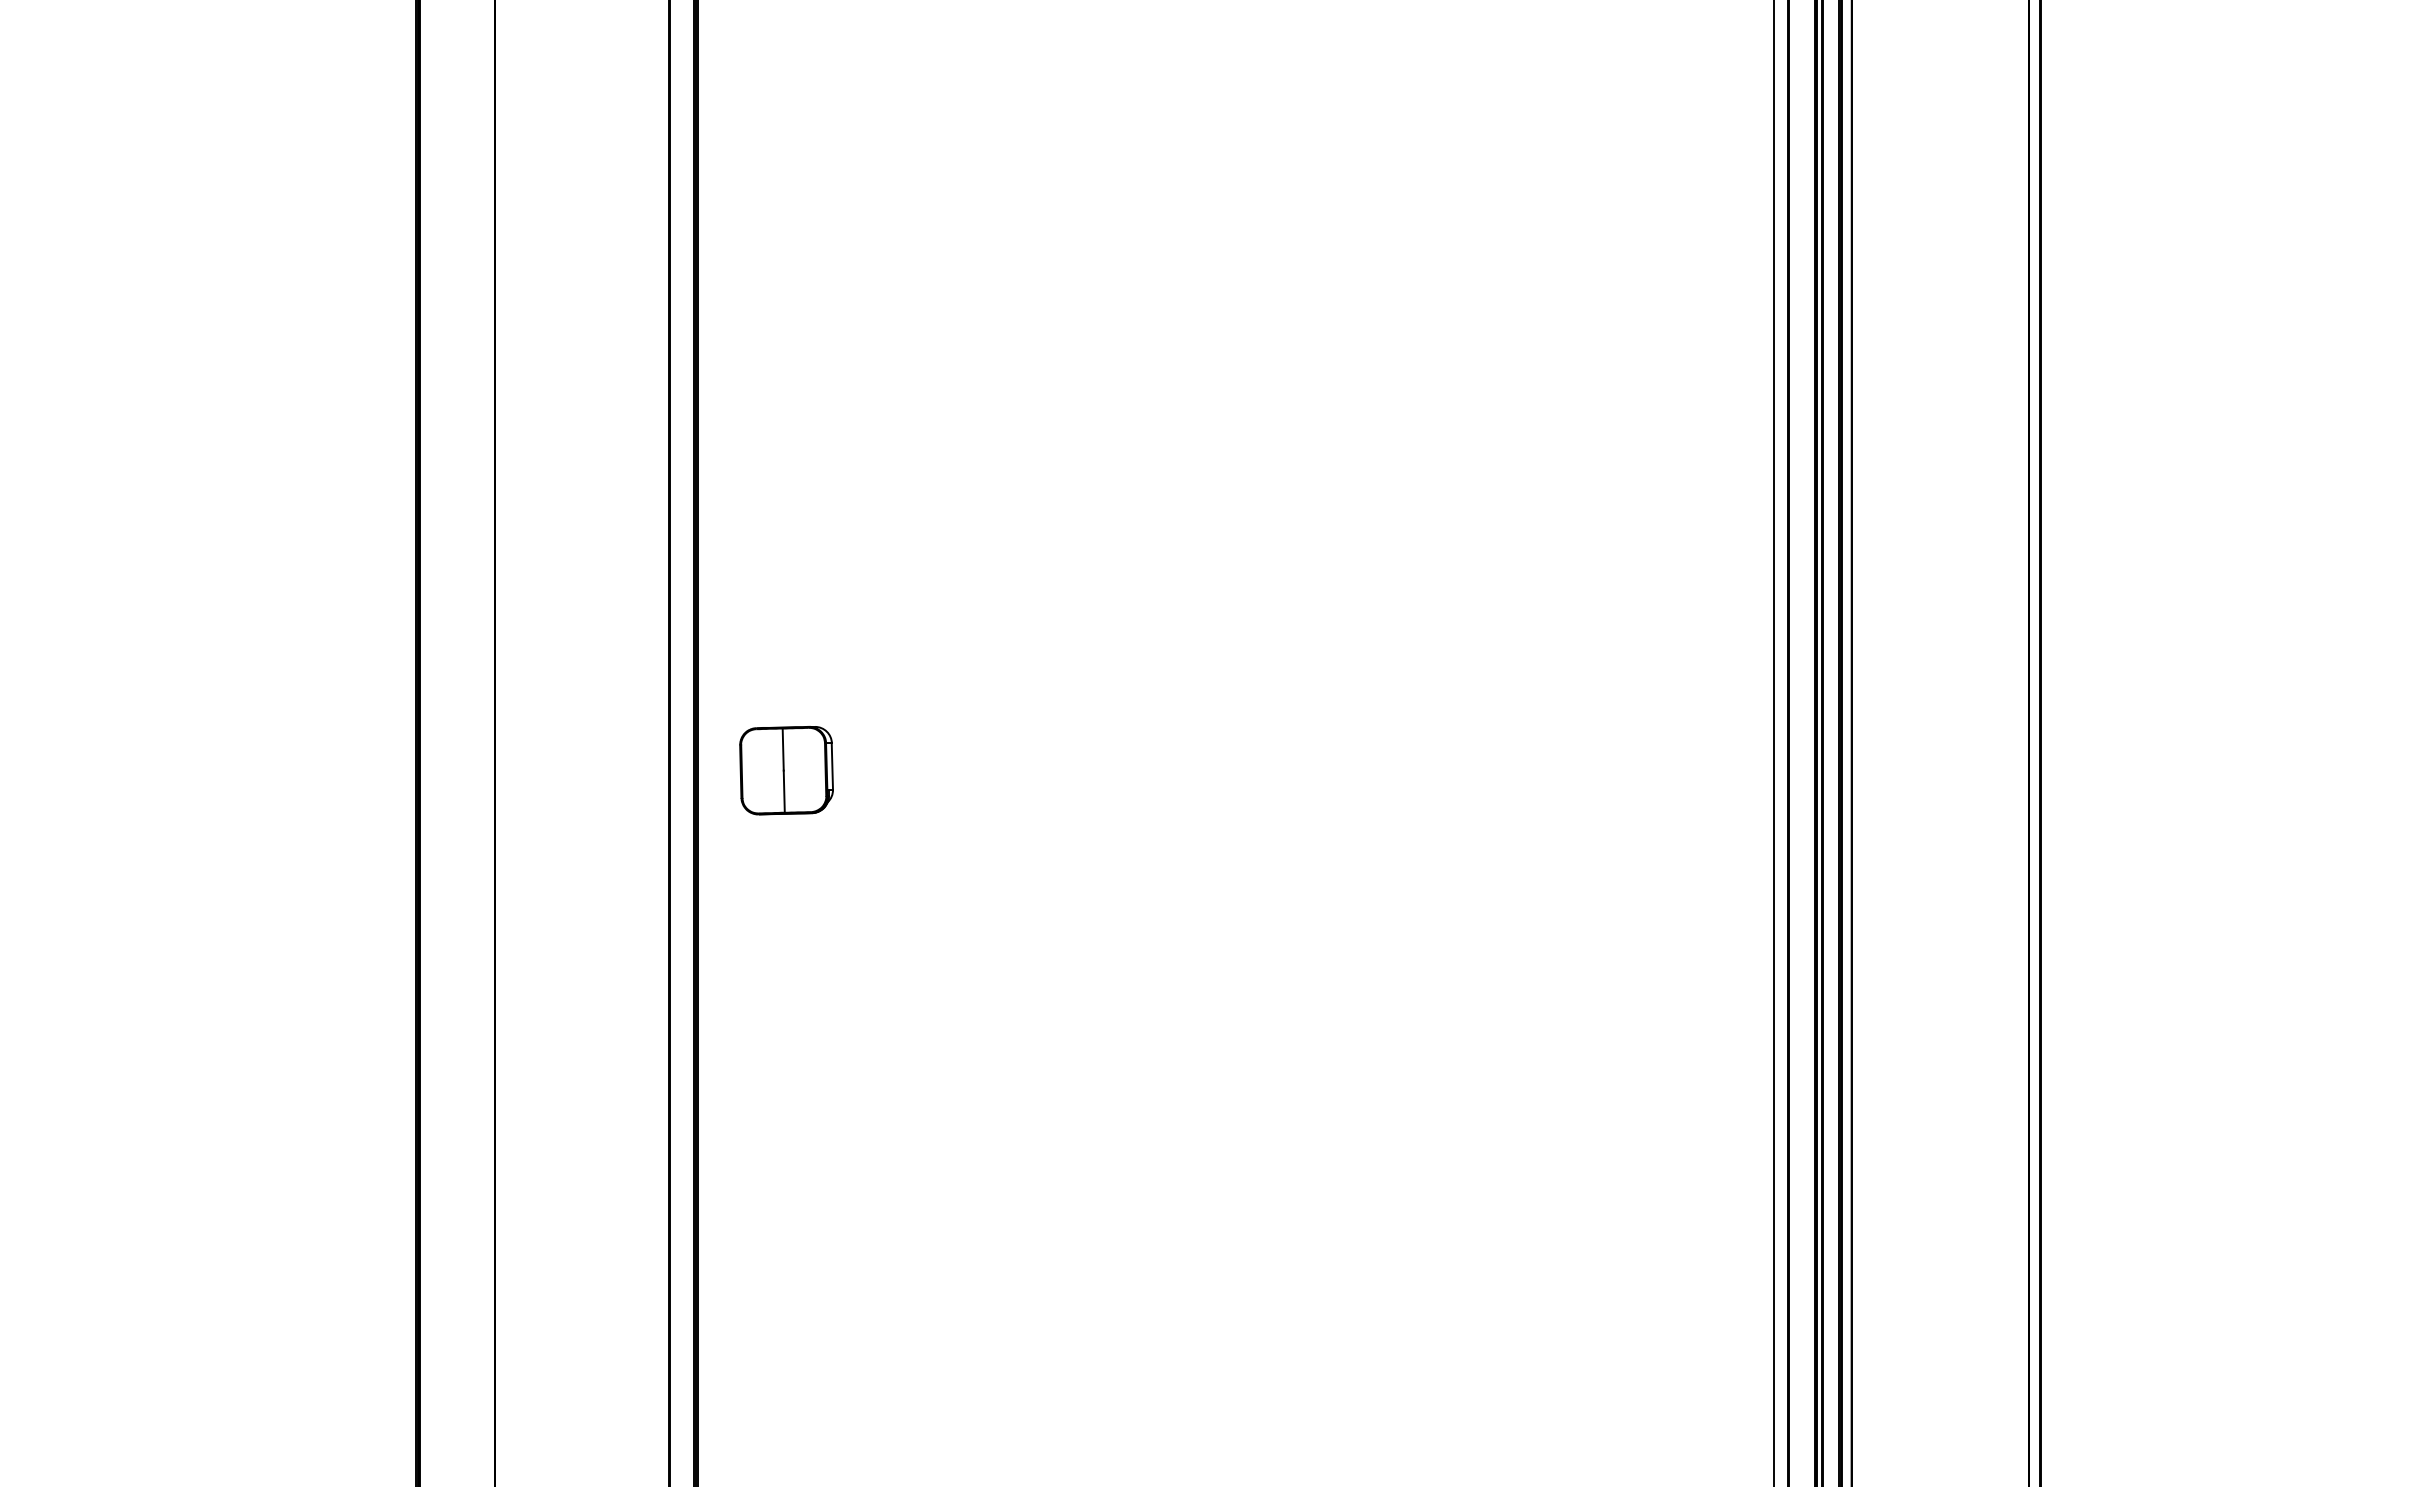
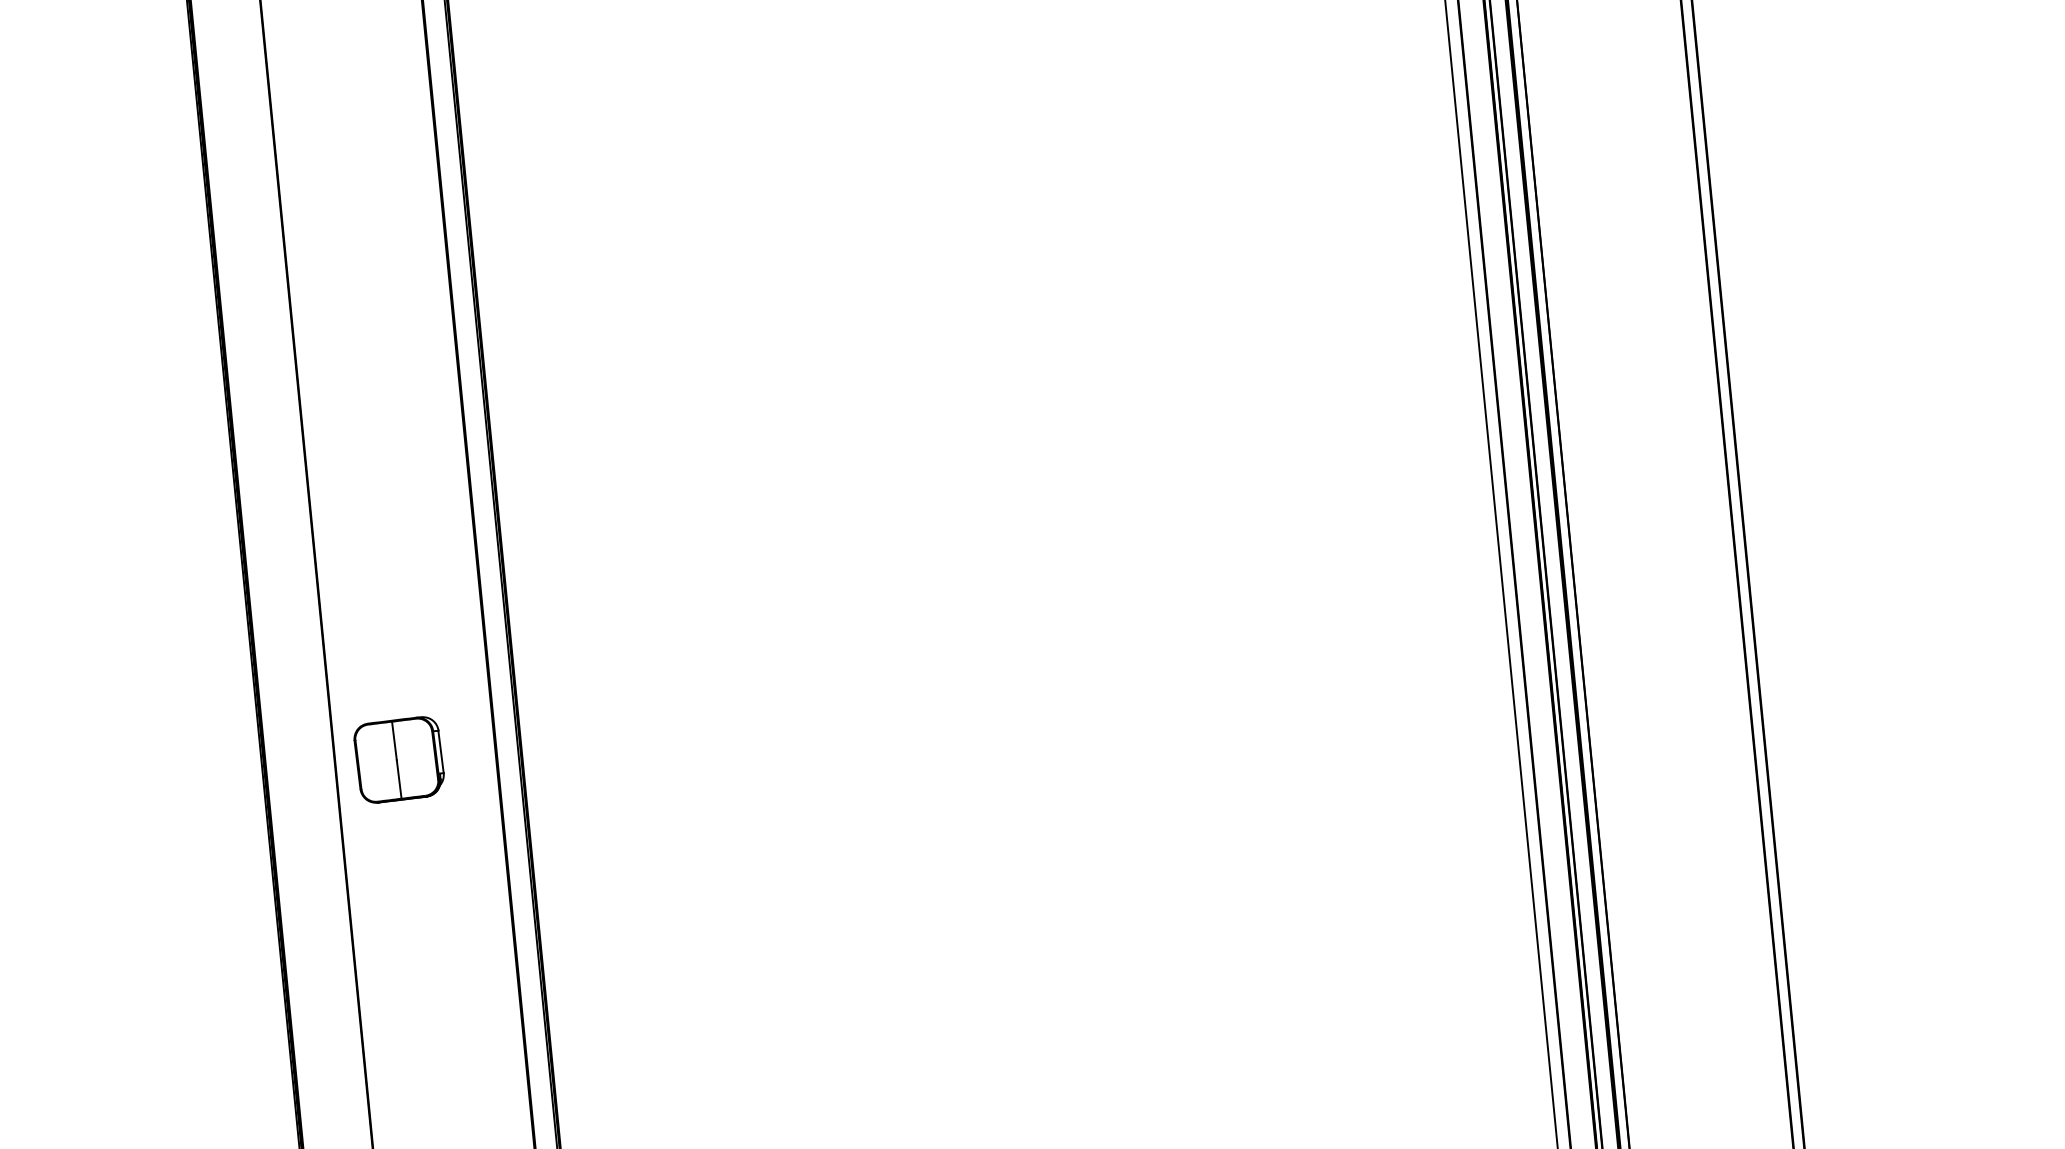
part: (786, 770) -> (399, 759), moved

